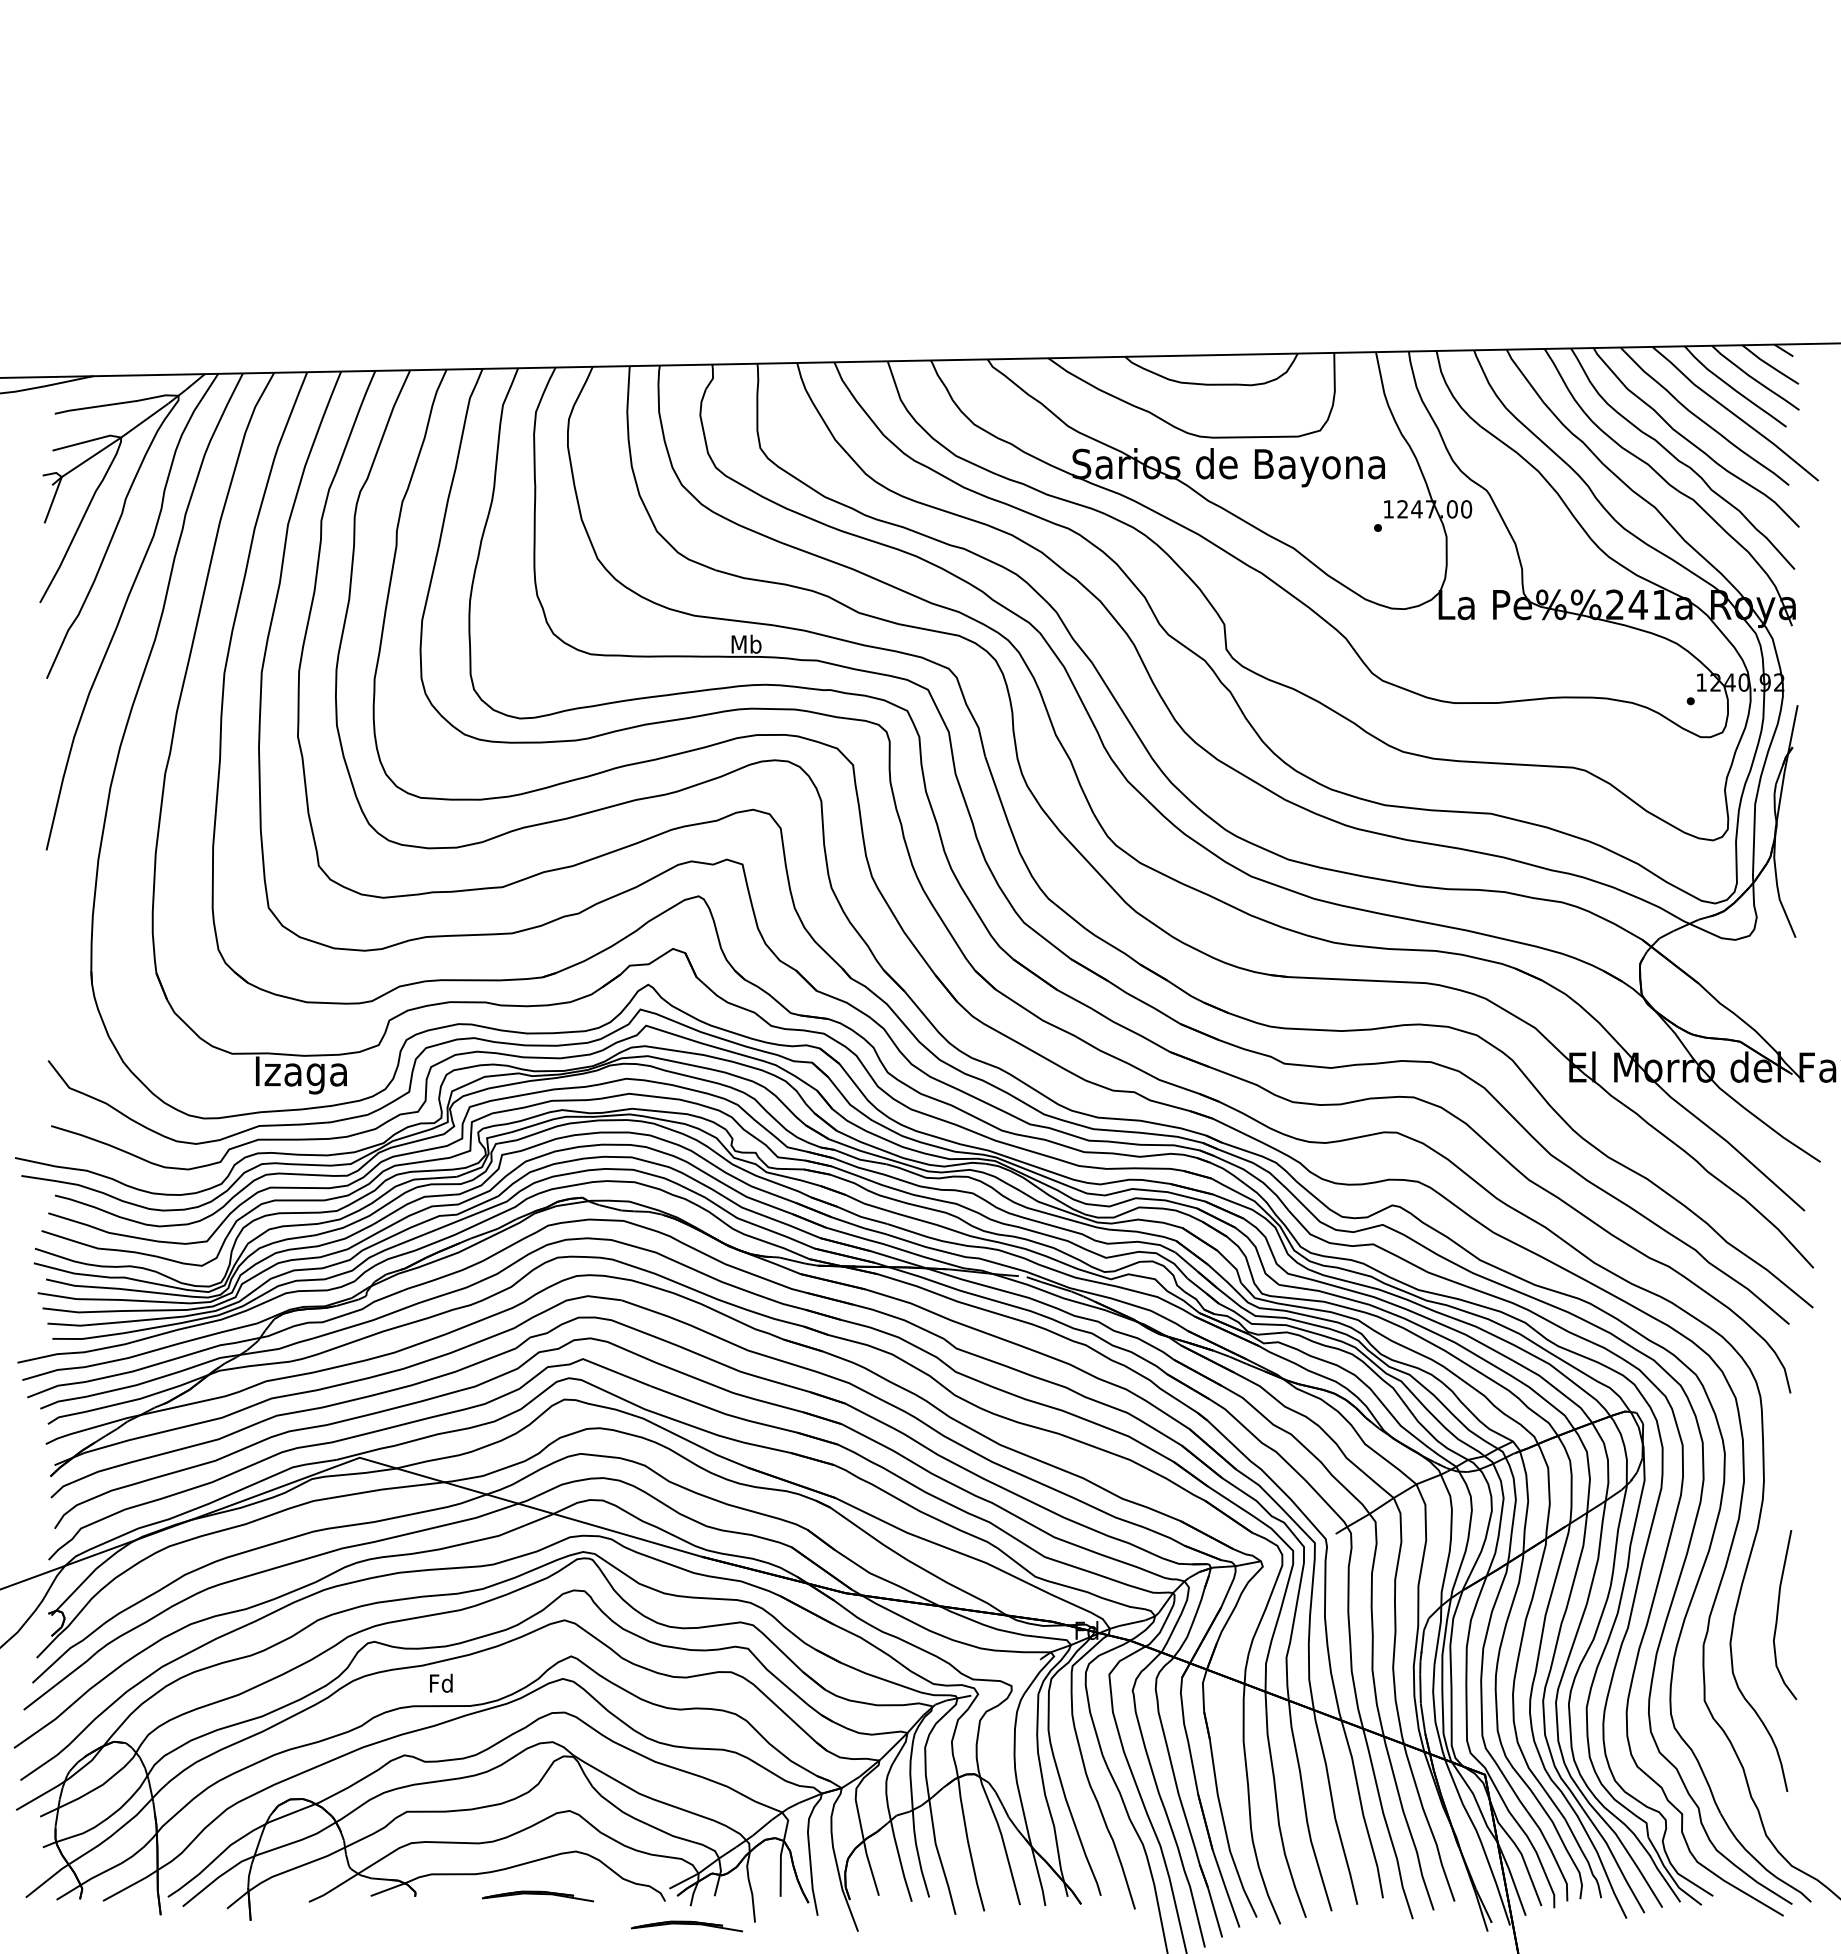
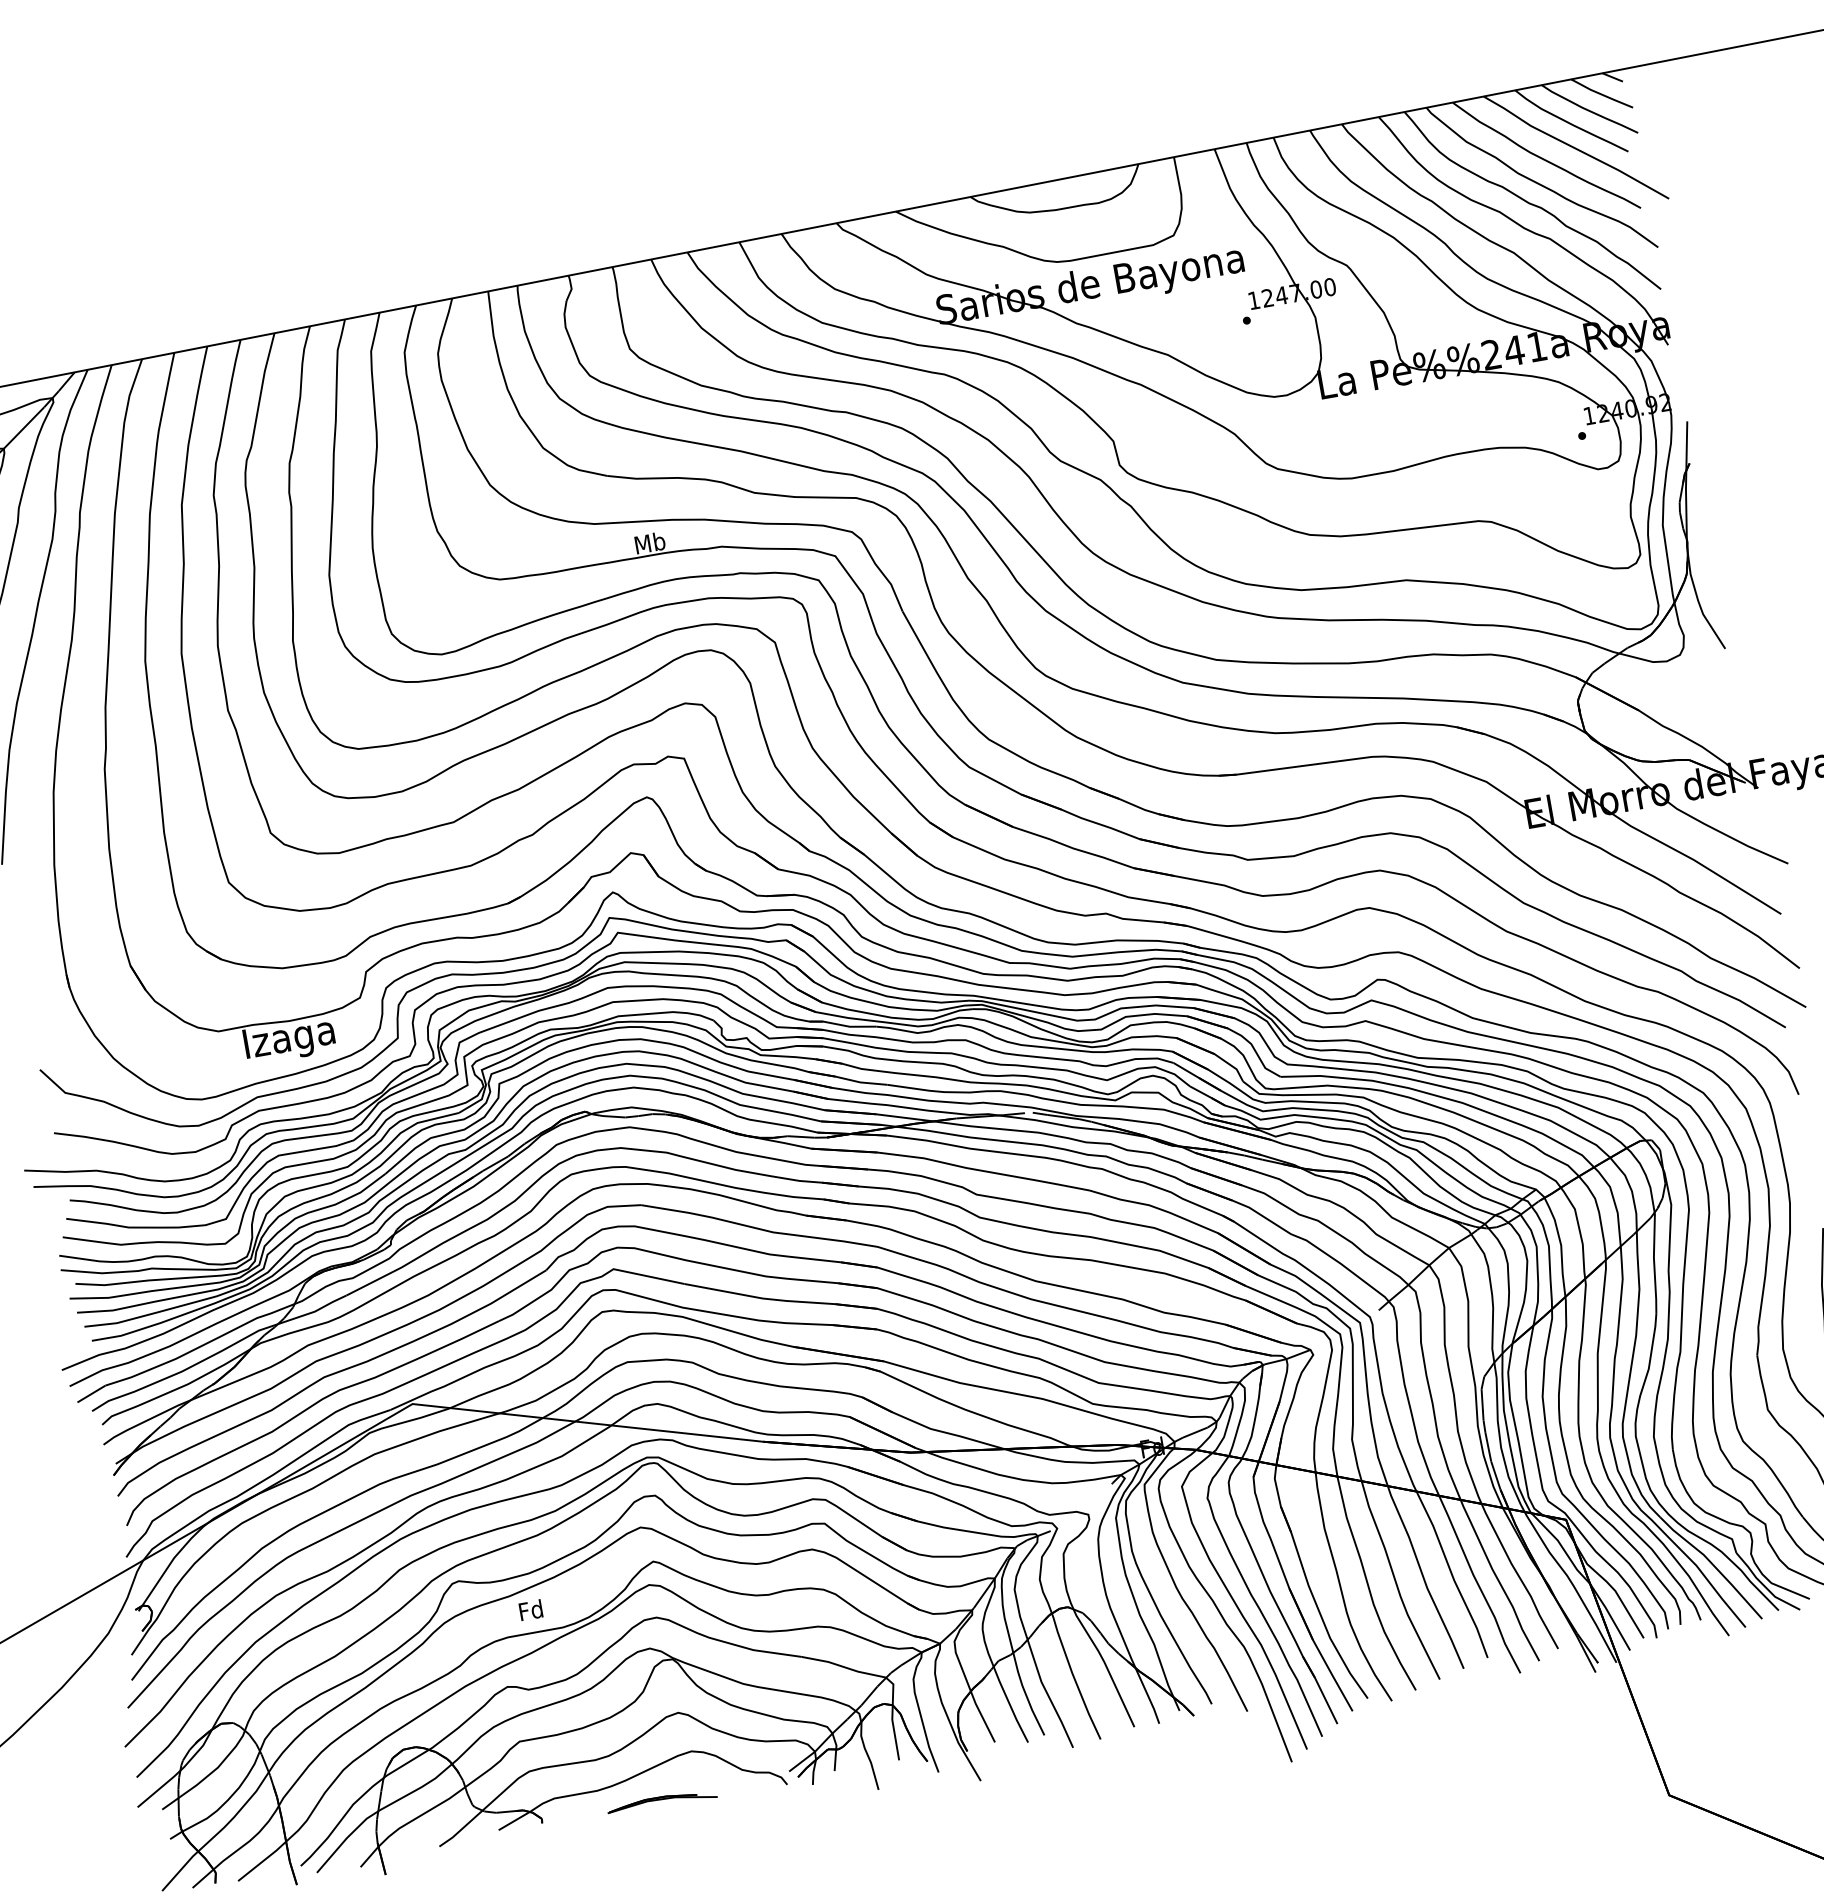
part: (686, 1926) -> (812, 1805), removed

